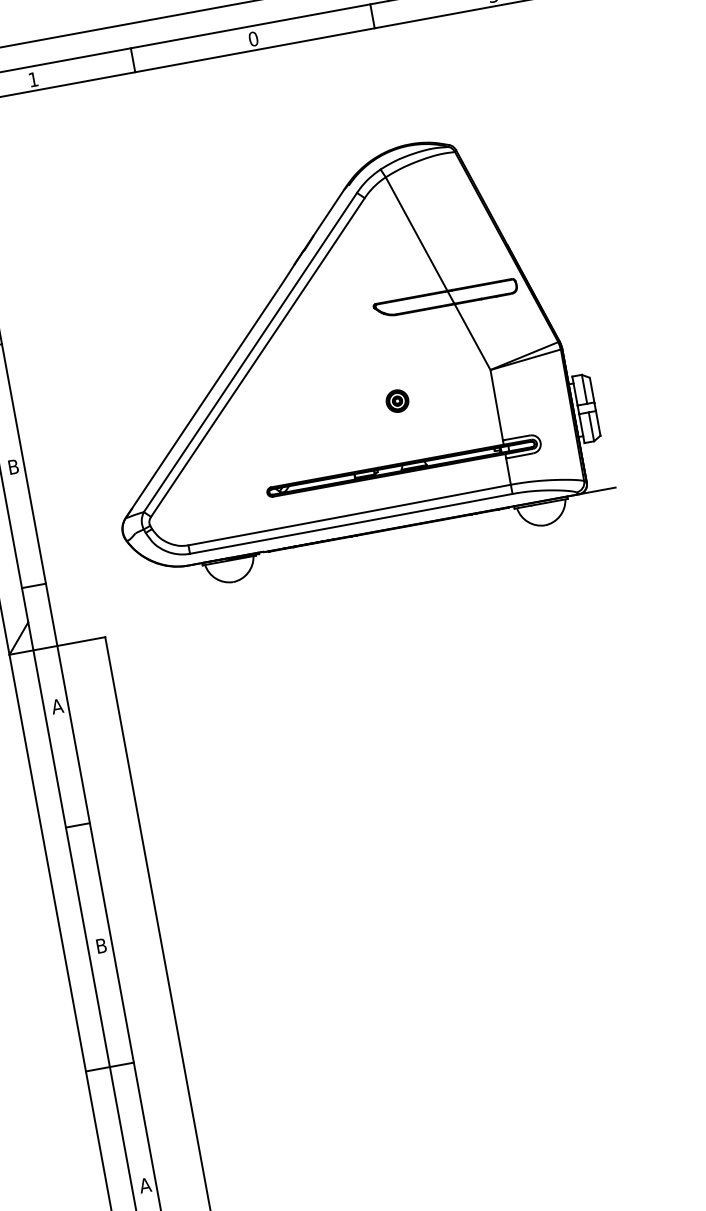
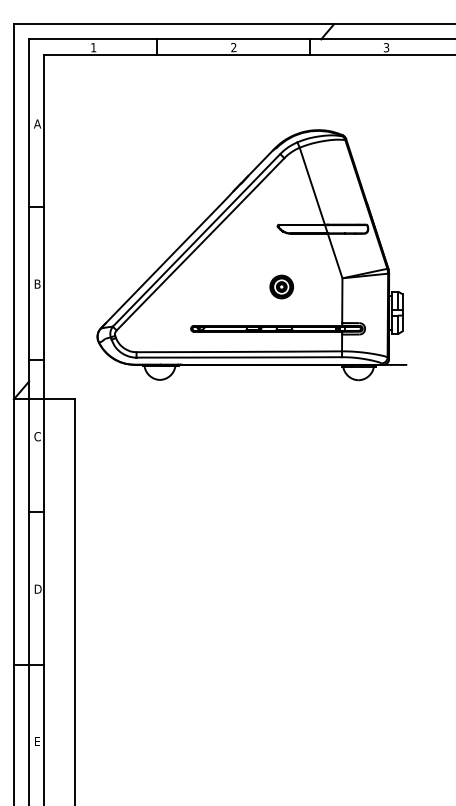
text: (252, 39) -> (233, 47), 0 -> 2
part: (397, 400) -> (281, 286), size x1.67
text: (57, 706) -> (37, 436), A -> C
text: (102, 944) -> (38, 588), B -> D
text: (145, 1185) -> (37, 741), A -> E

